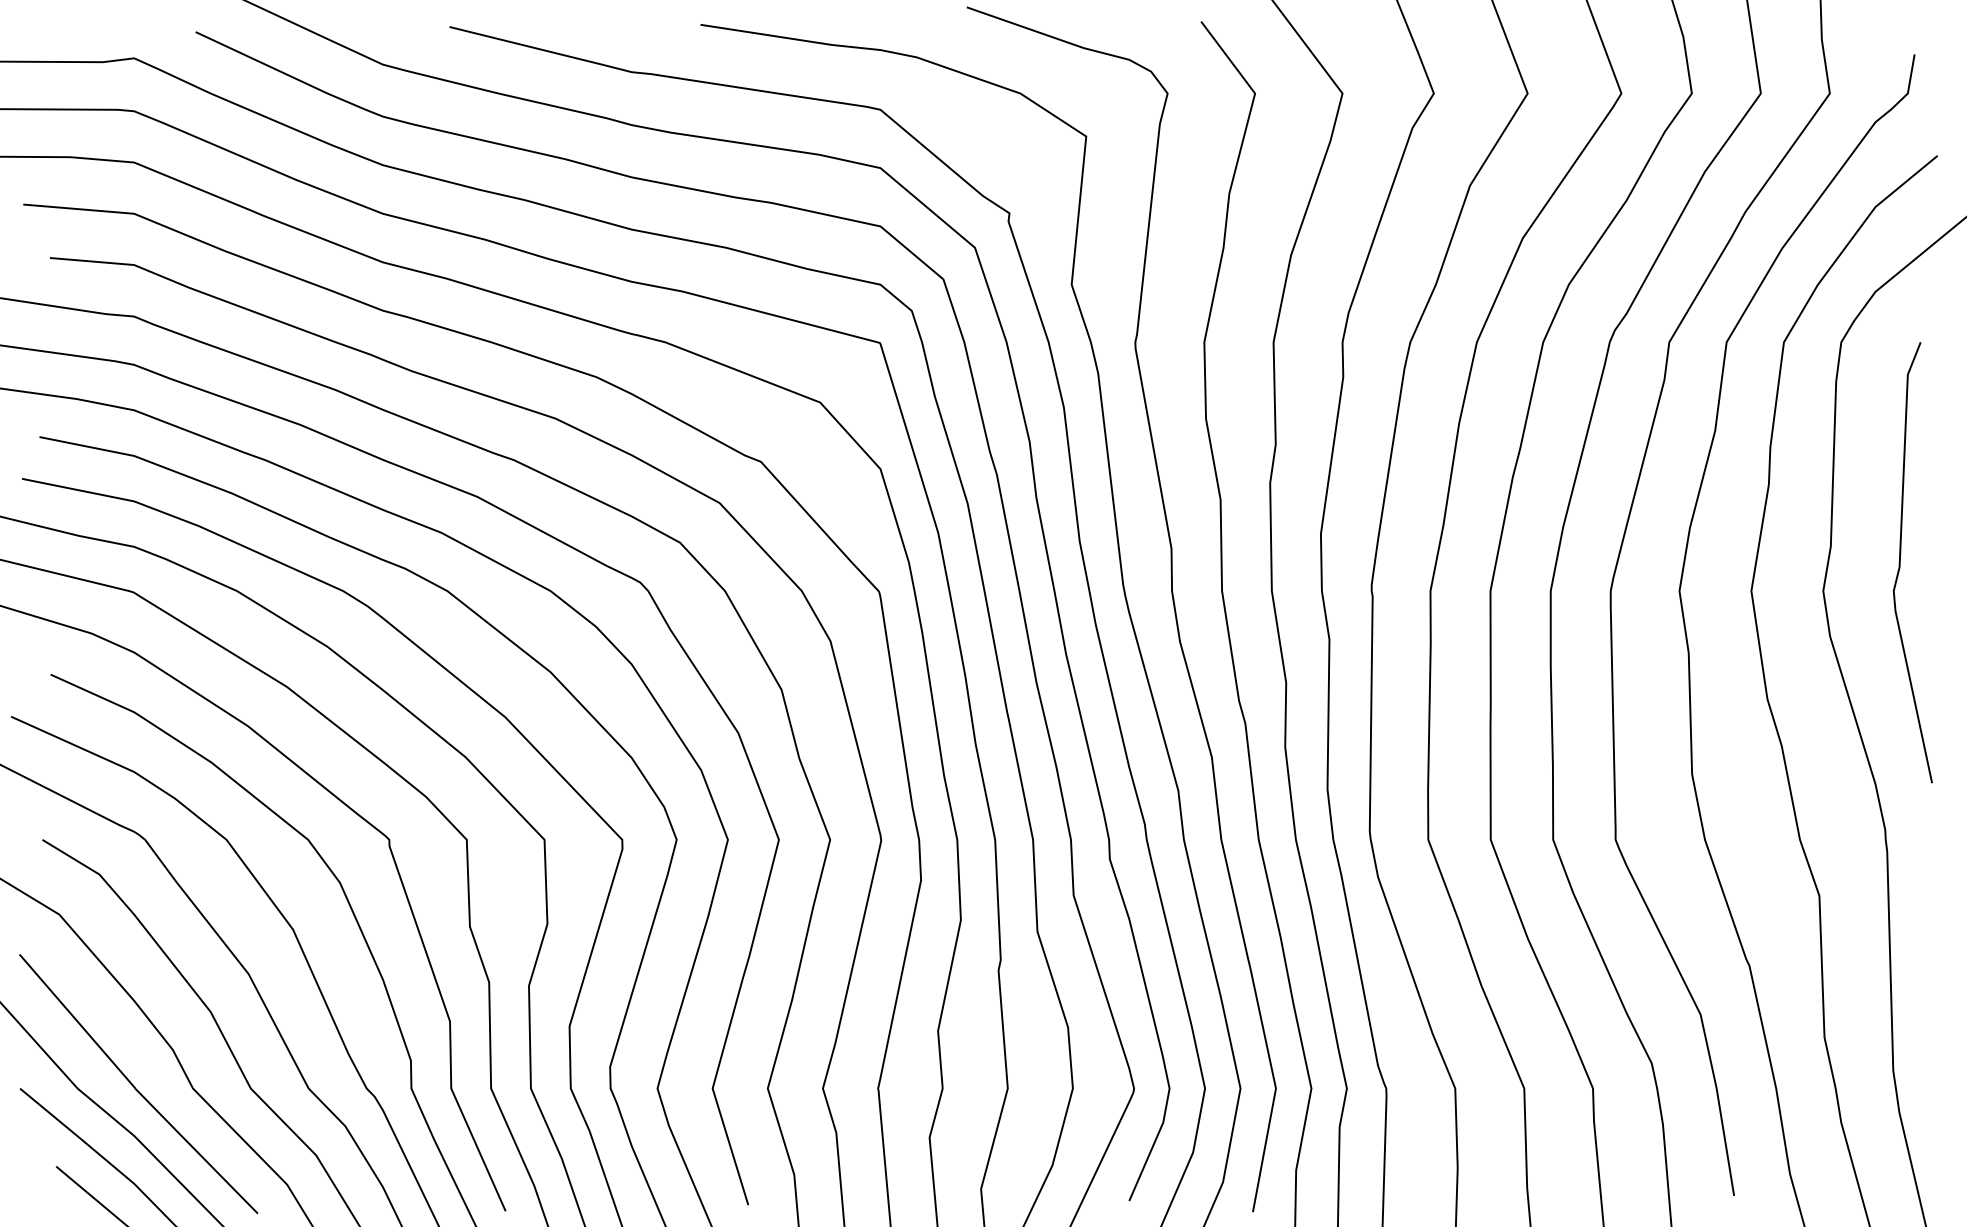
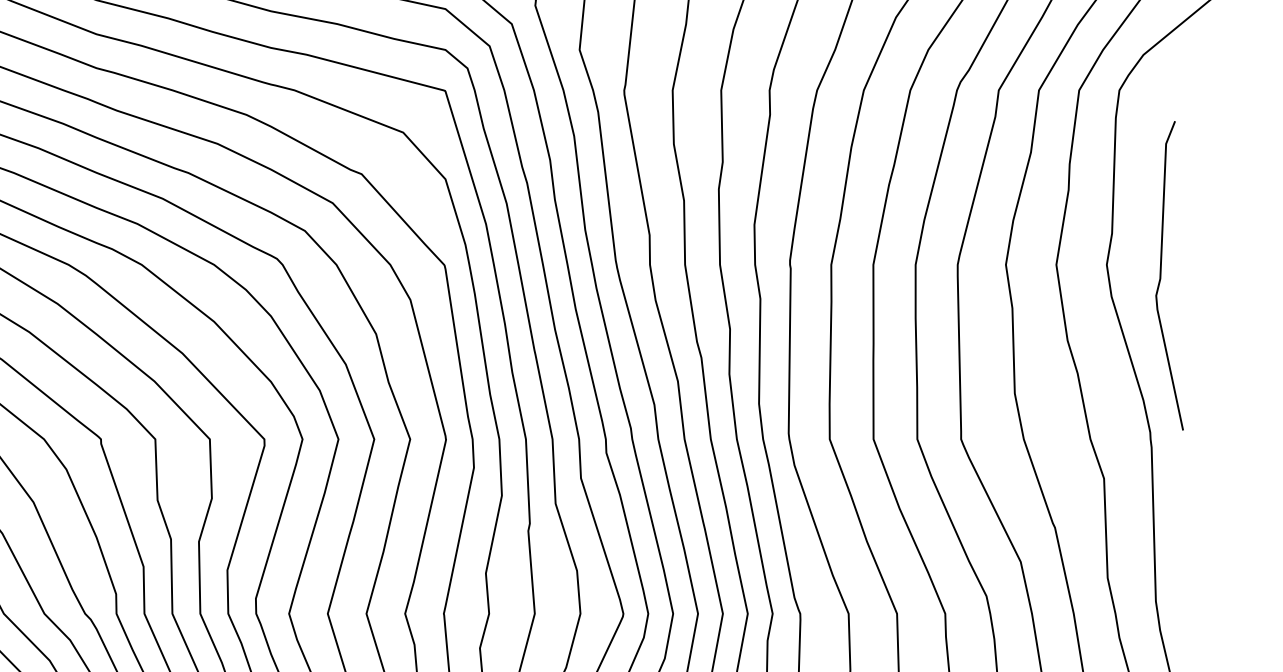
curve: (1900, 562) -> (1160, 275), moved

